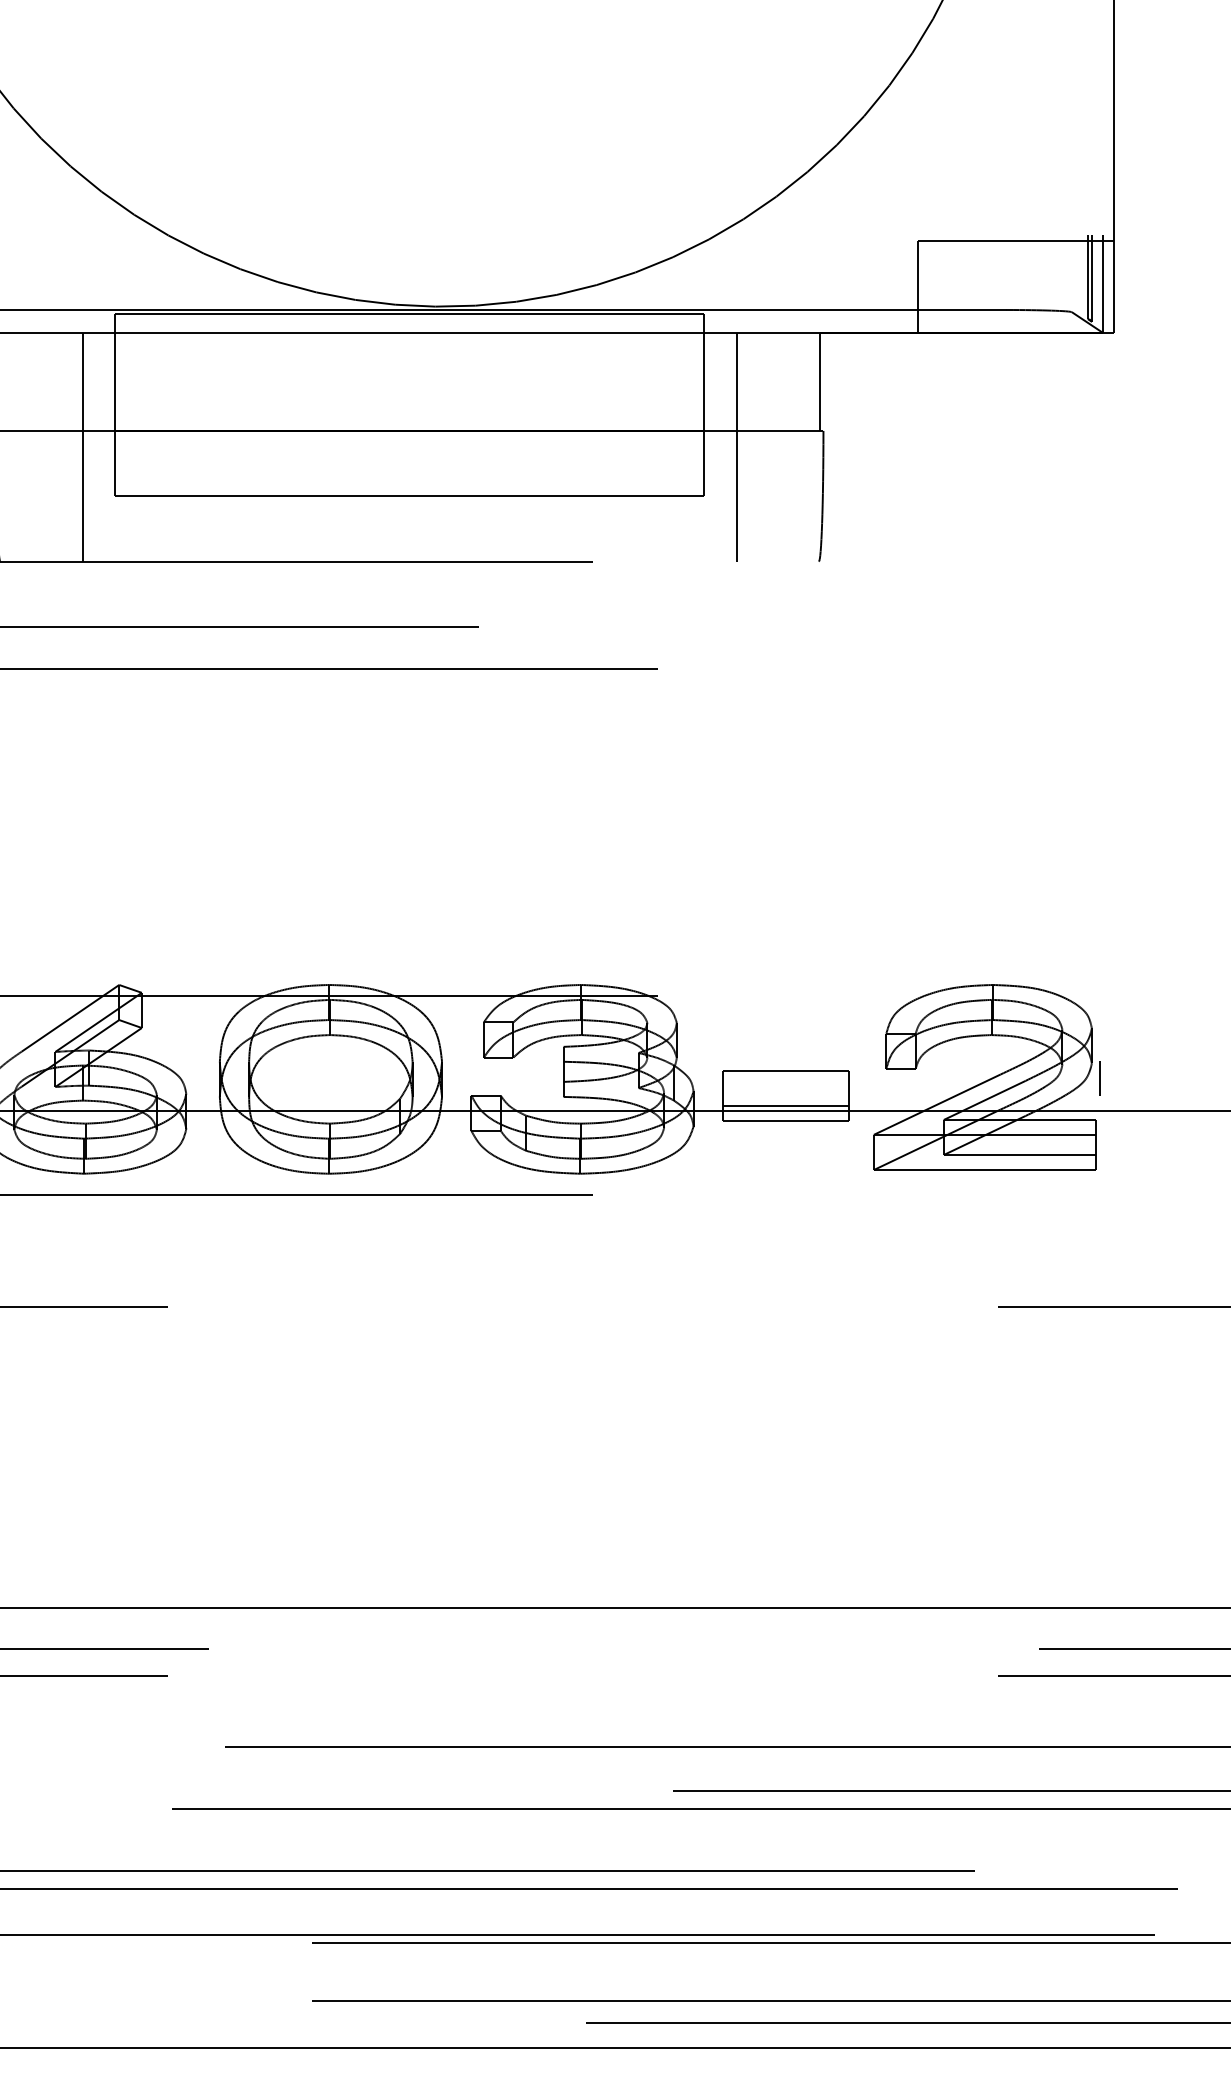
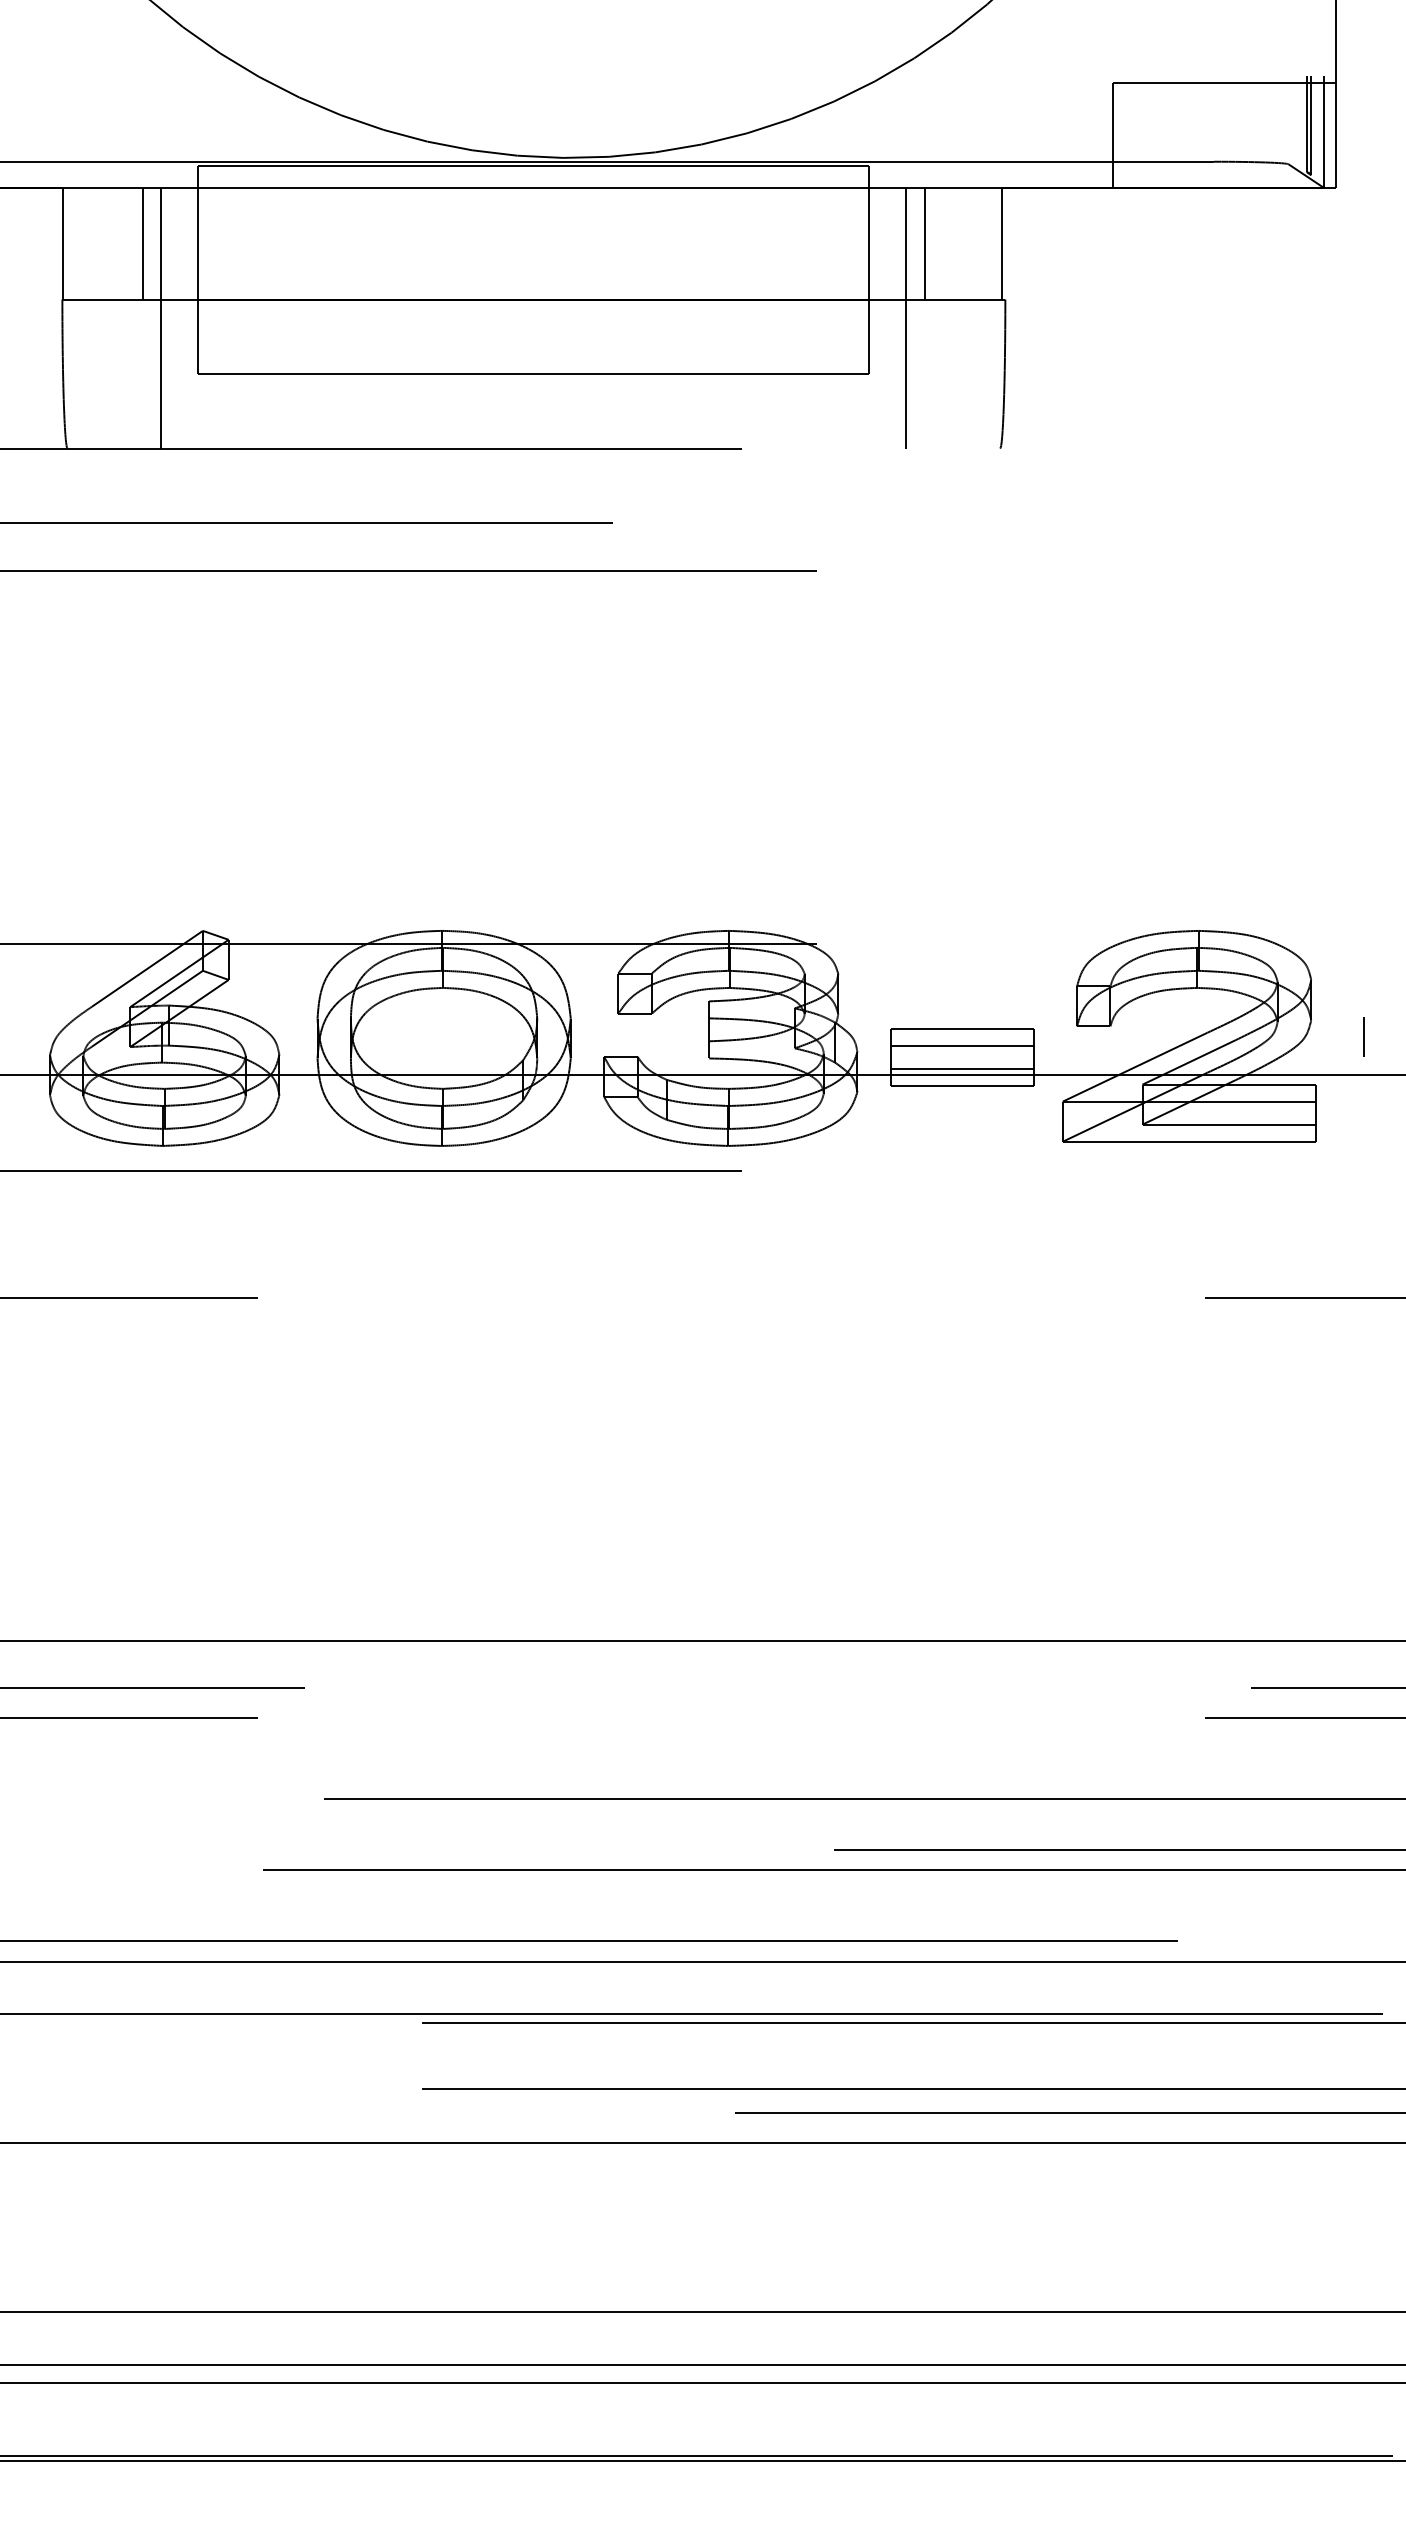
line: (67, 381) -> (143, 243), added
line: (752, 381) -> (924, 243), added
line: (1100, 1077) -> (1363, 1036), moved
line: (785, 1086) -> (962, 1046), added

